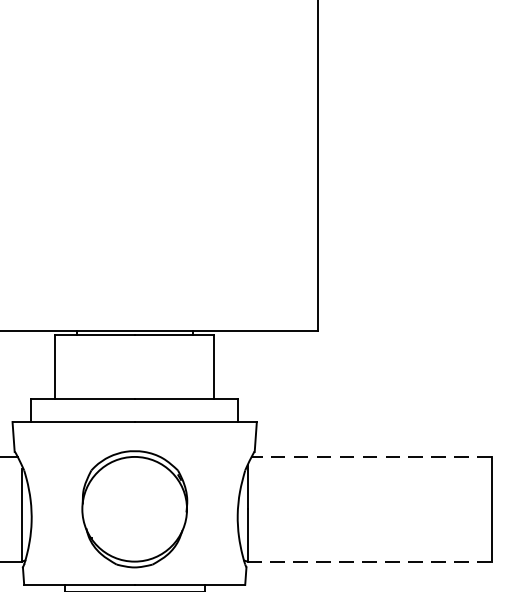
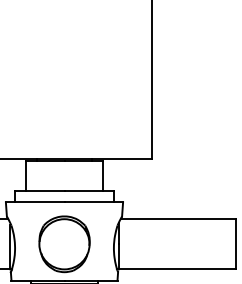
line: (372, 457) -> (178, 219), dashed -> solid
line: (370, 561) -> (177, 269), dashed -> solid

